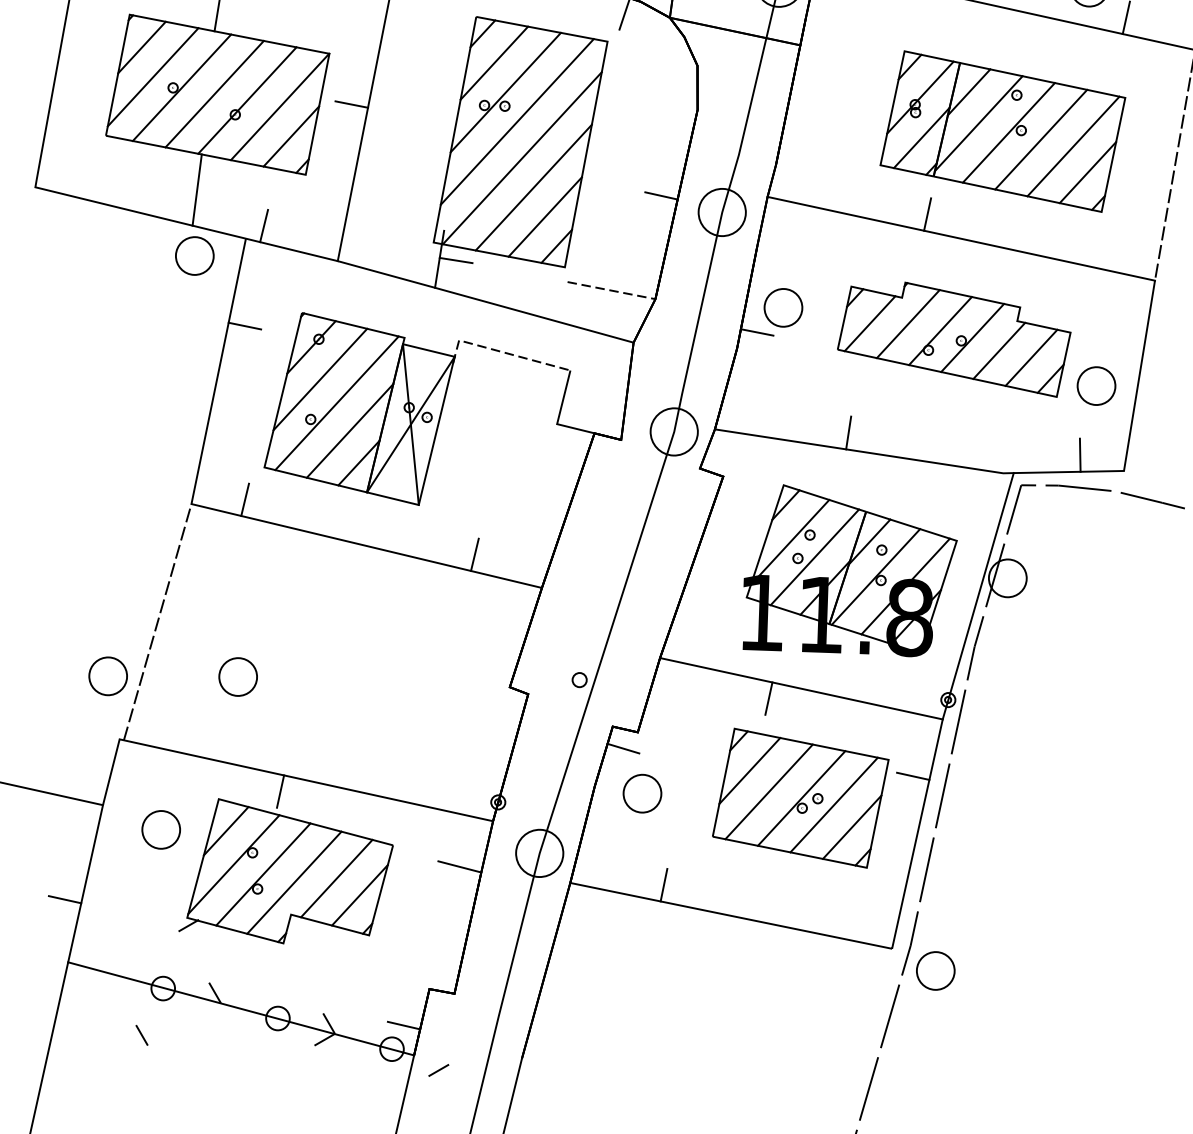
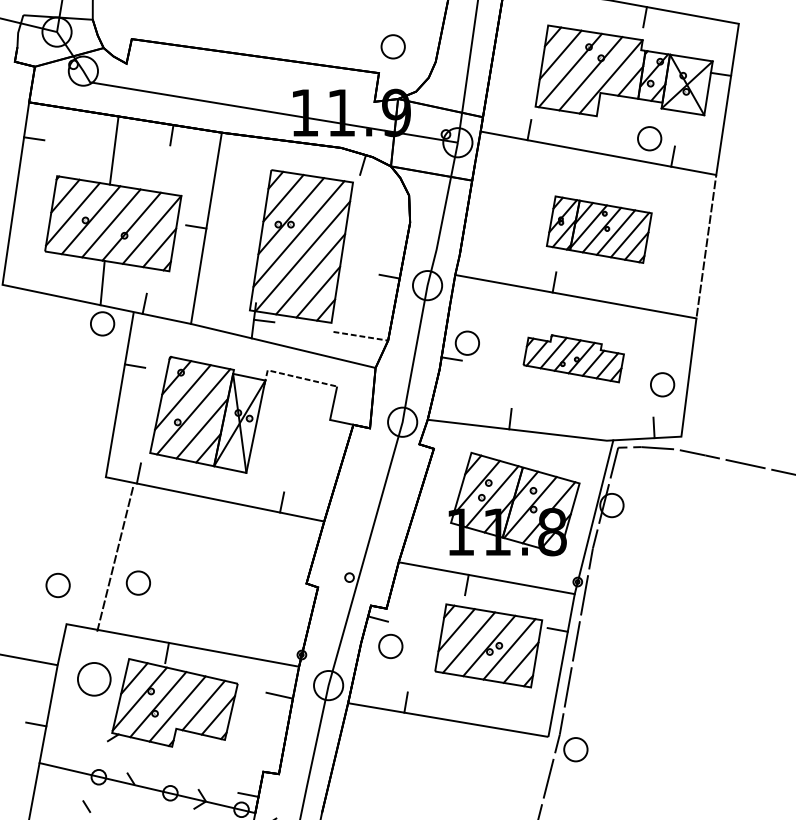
part: (1003, 131) -> (599, 229), size x0.7
part: (954, 338) -> (573, 358), size x0.7
line: (157, 621) -> (115, 557), moved
part: (160, 828) -> (93, 678), size x1.4

